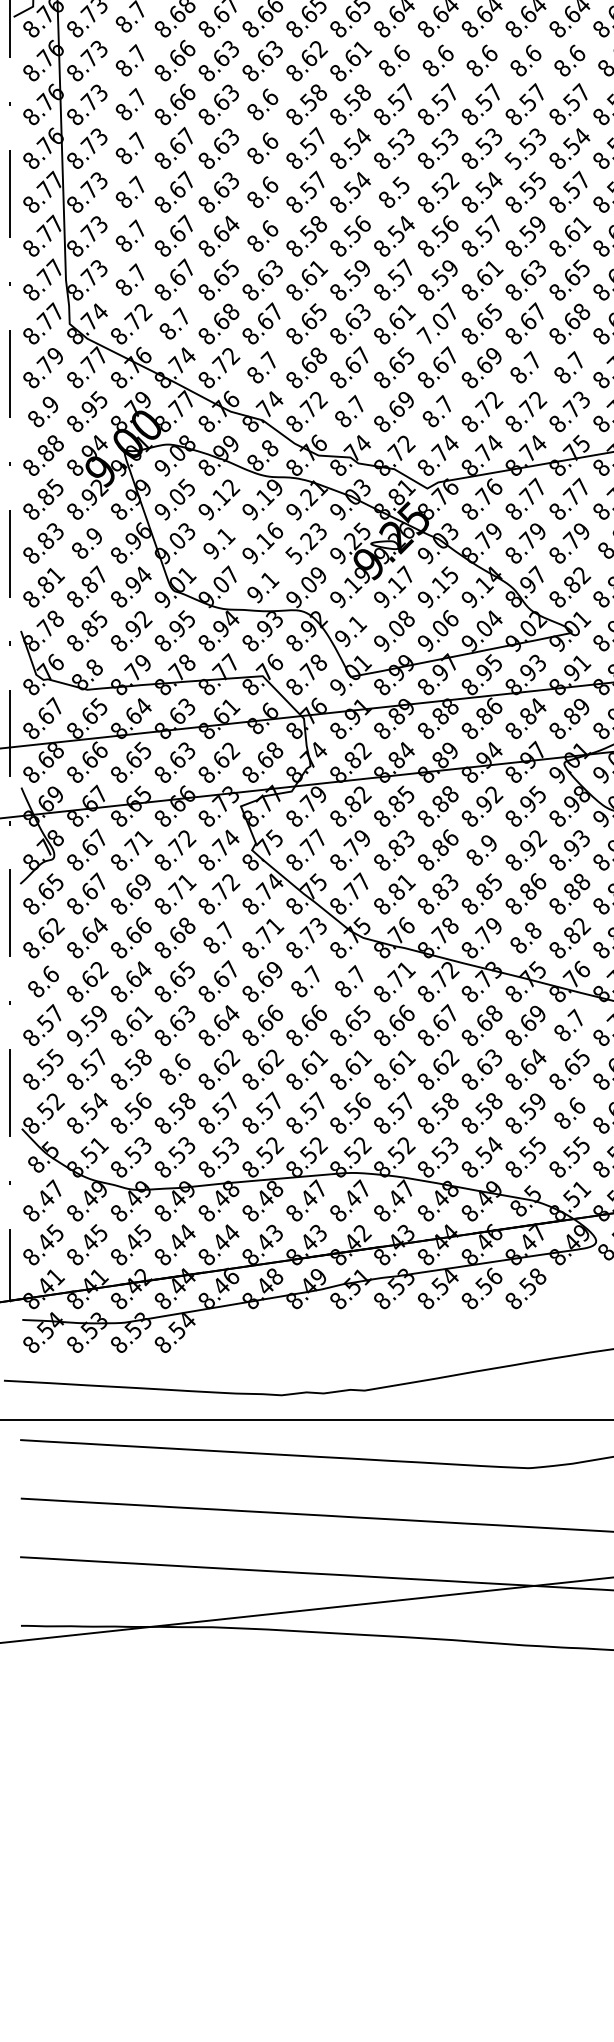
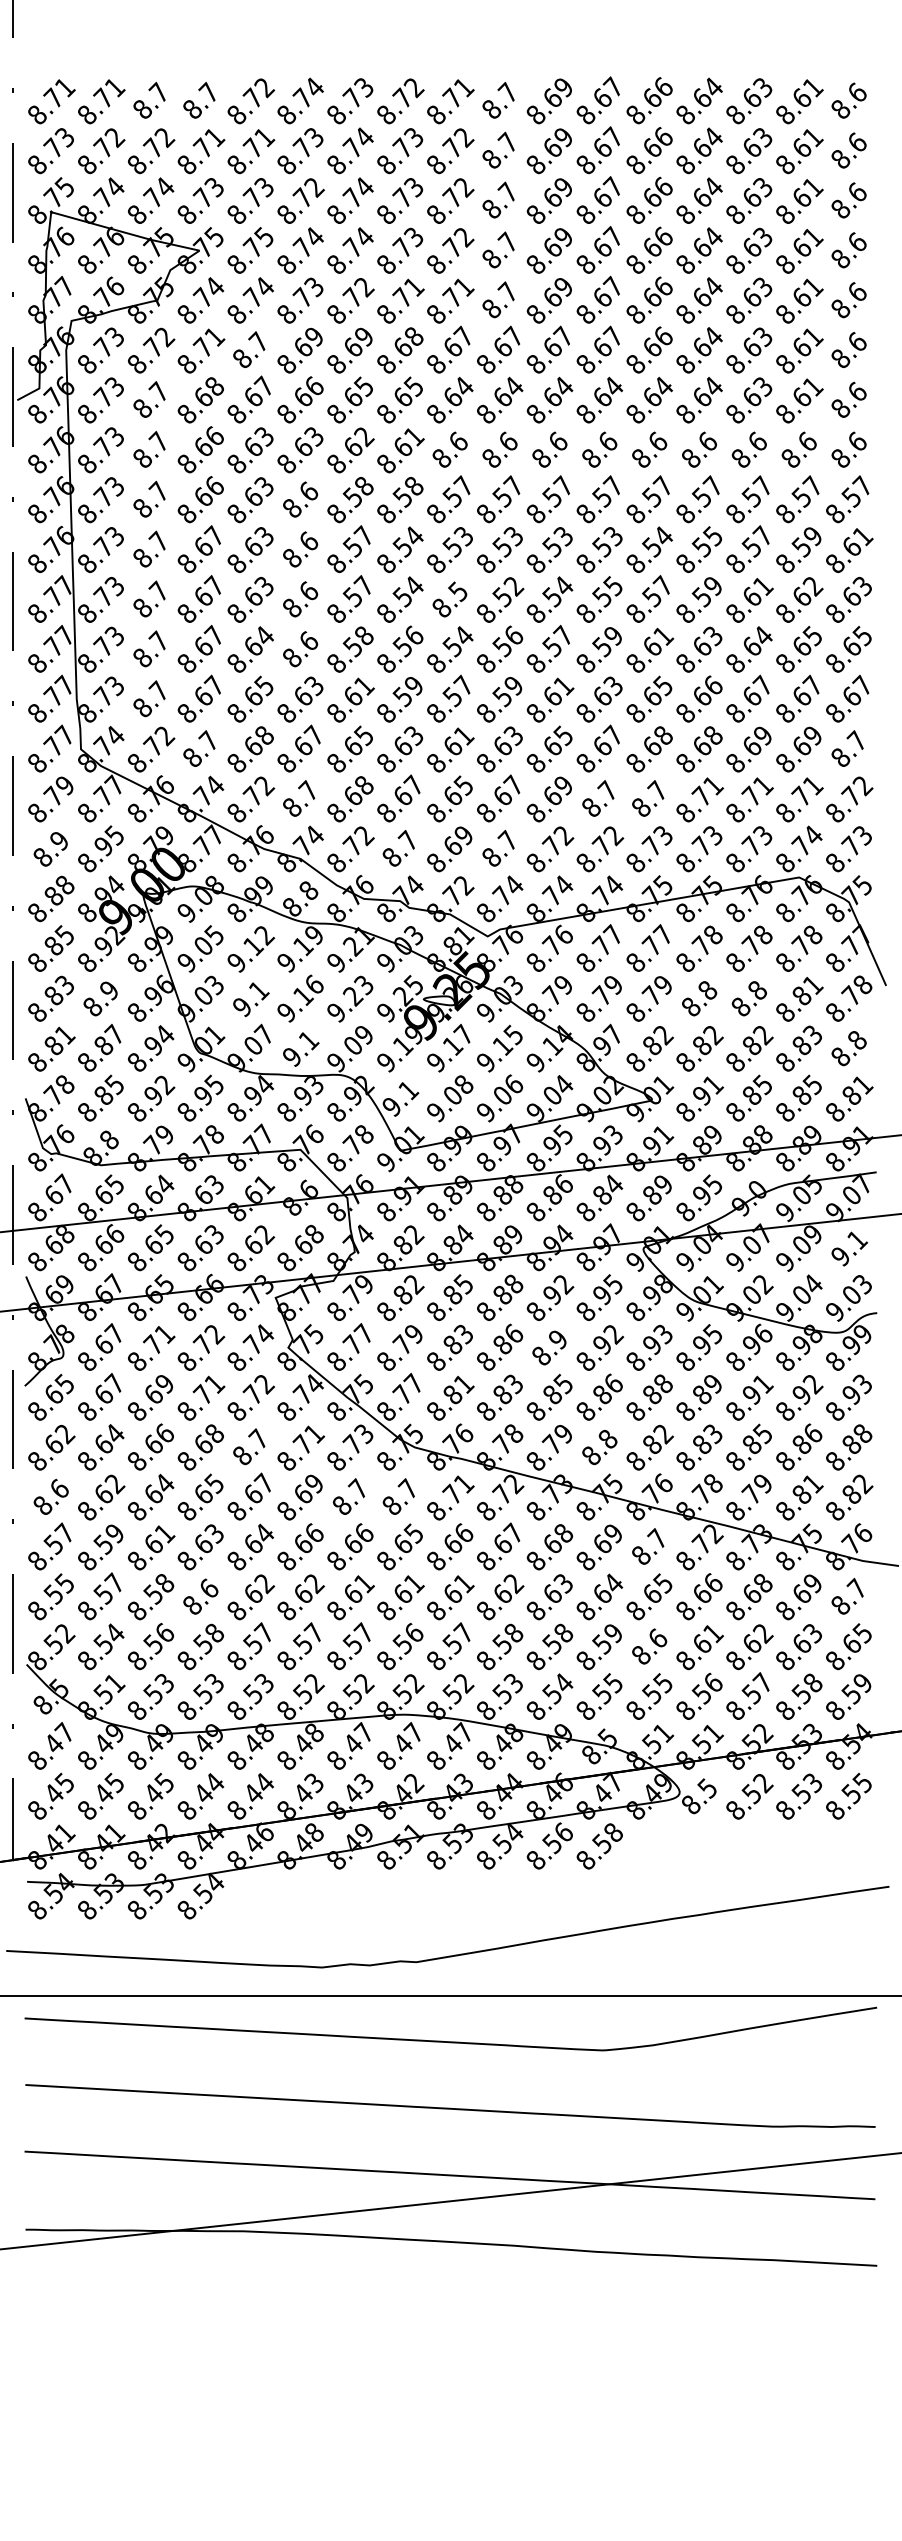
text: (513, 160) -> (585, 563), 5.53 -> 8.53
text: (436, 323) -> (498, 748), 7.07 -> 8.63
text: (293, 555) -> (335, 1012), 5.23 -> 9.23
text: (75, 1038) -> (87, 1561), 9.59 -> 8.59

